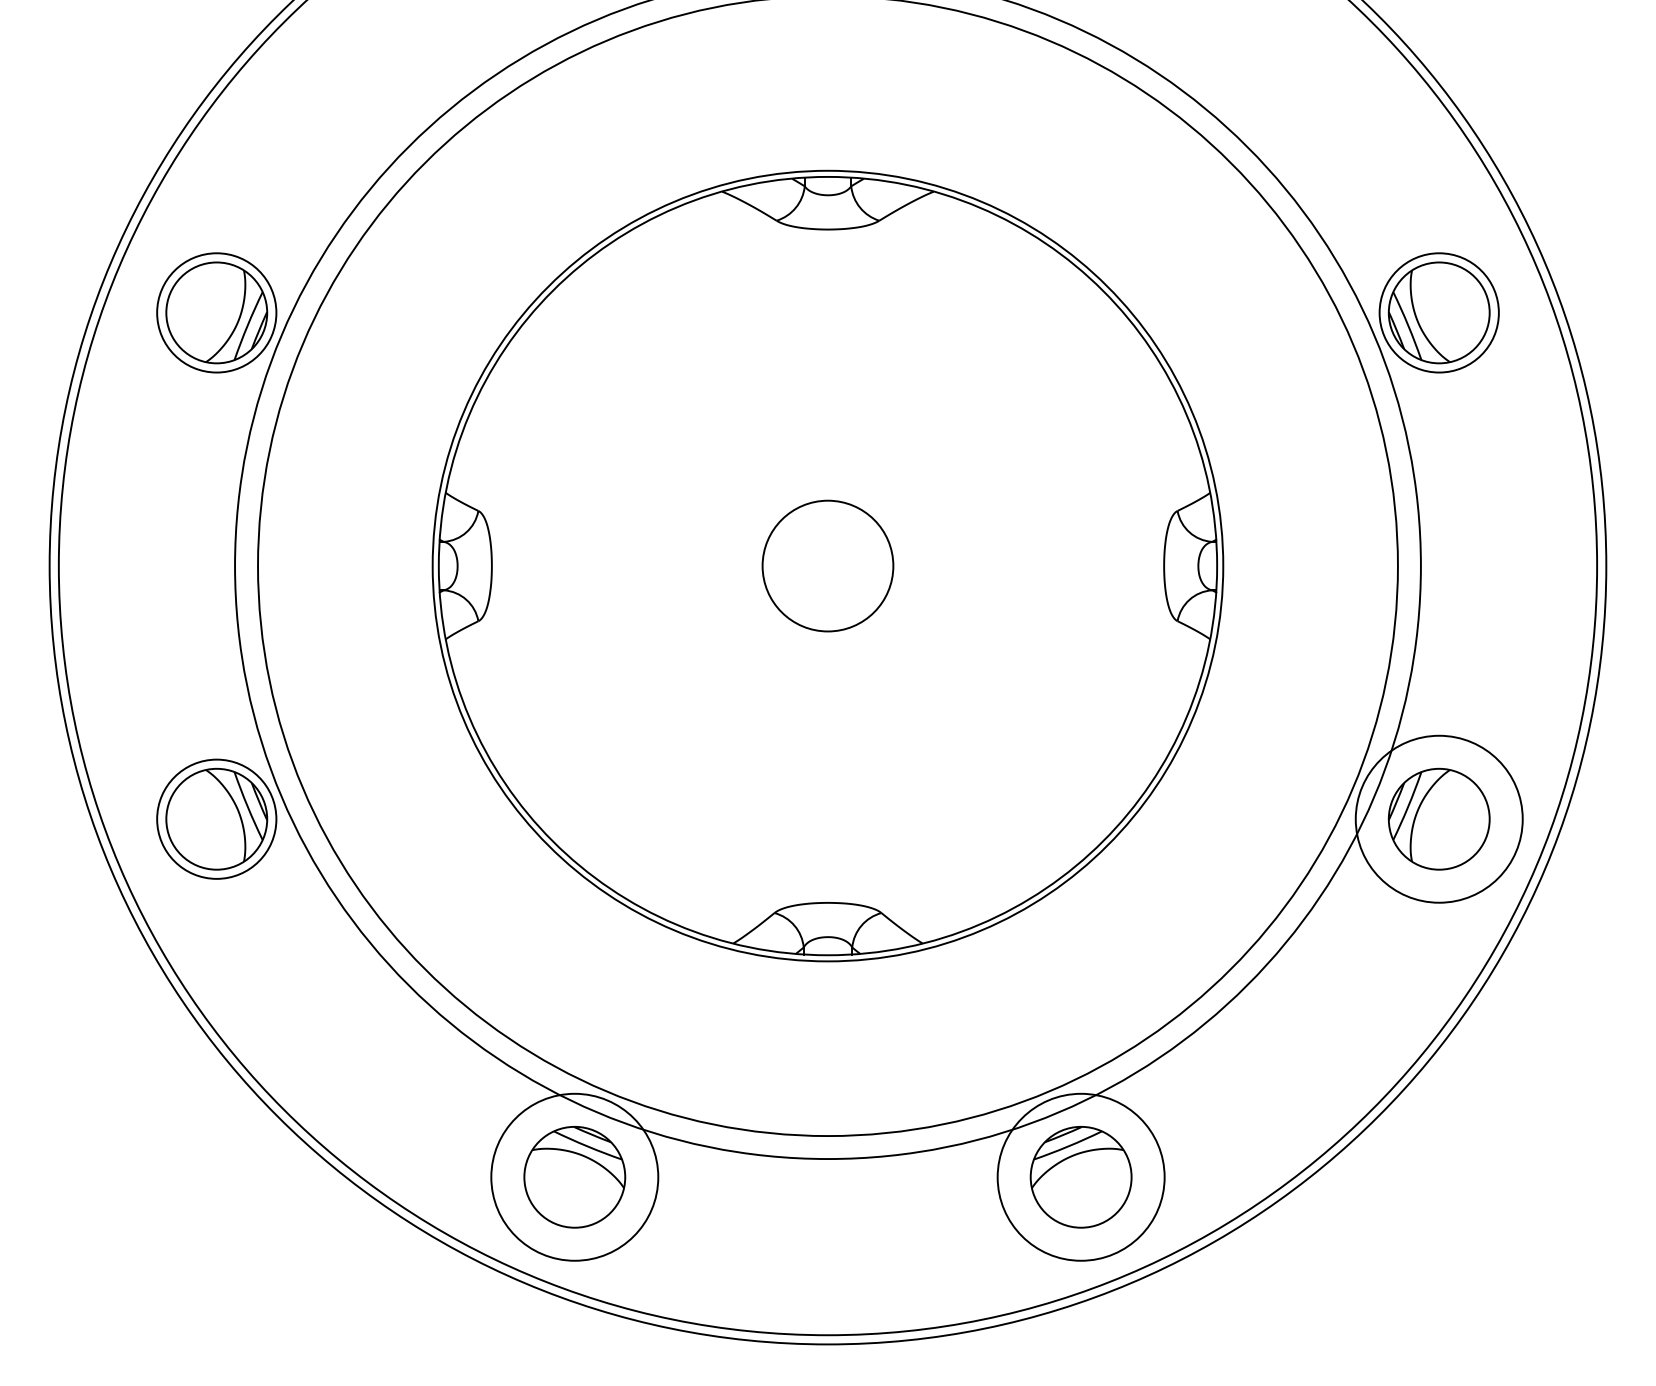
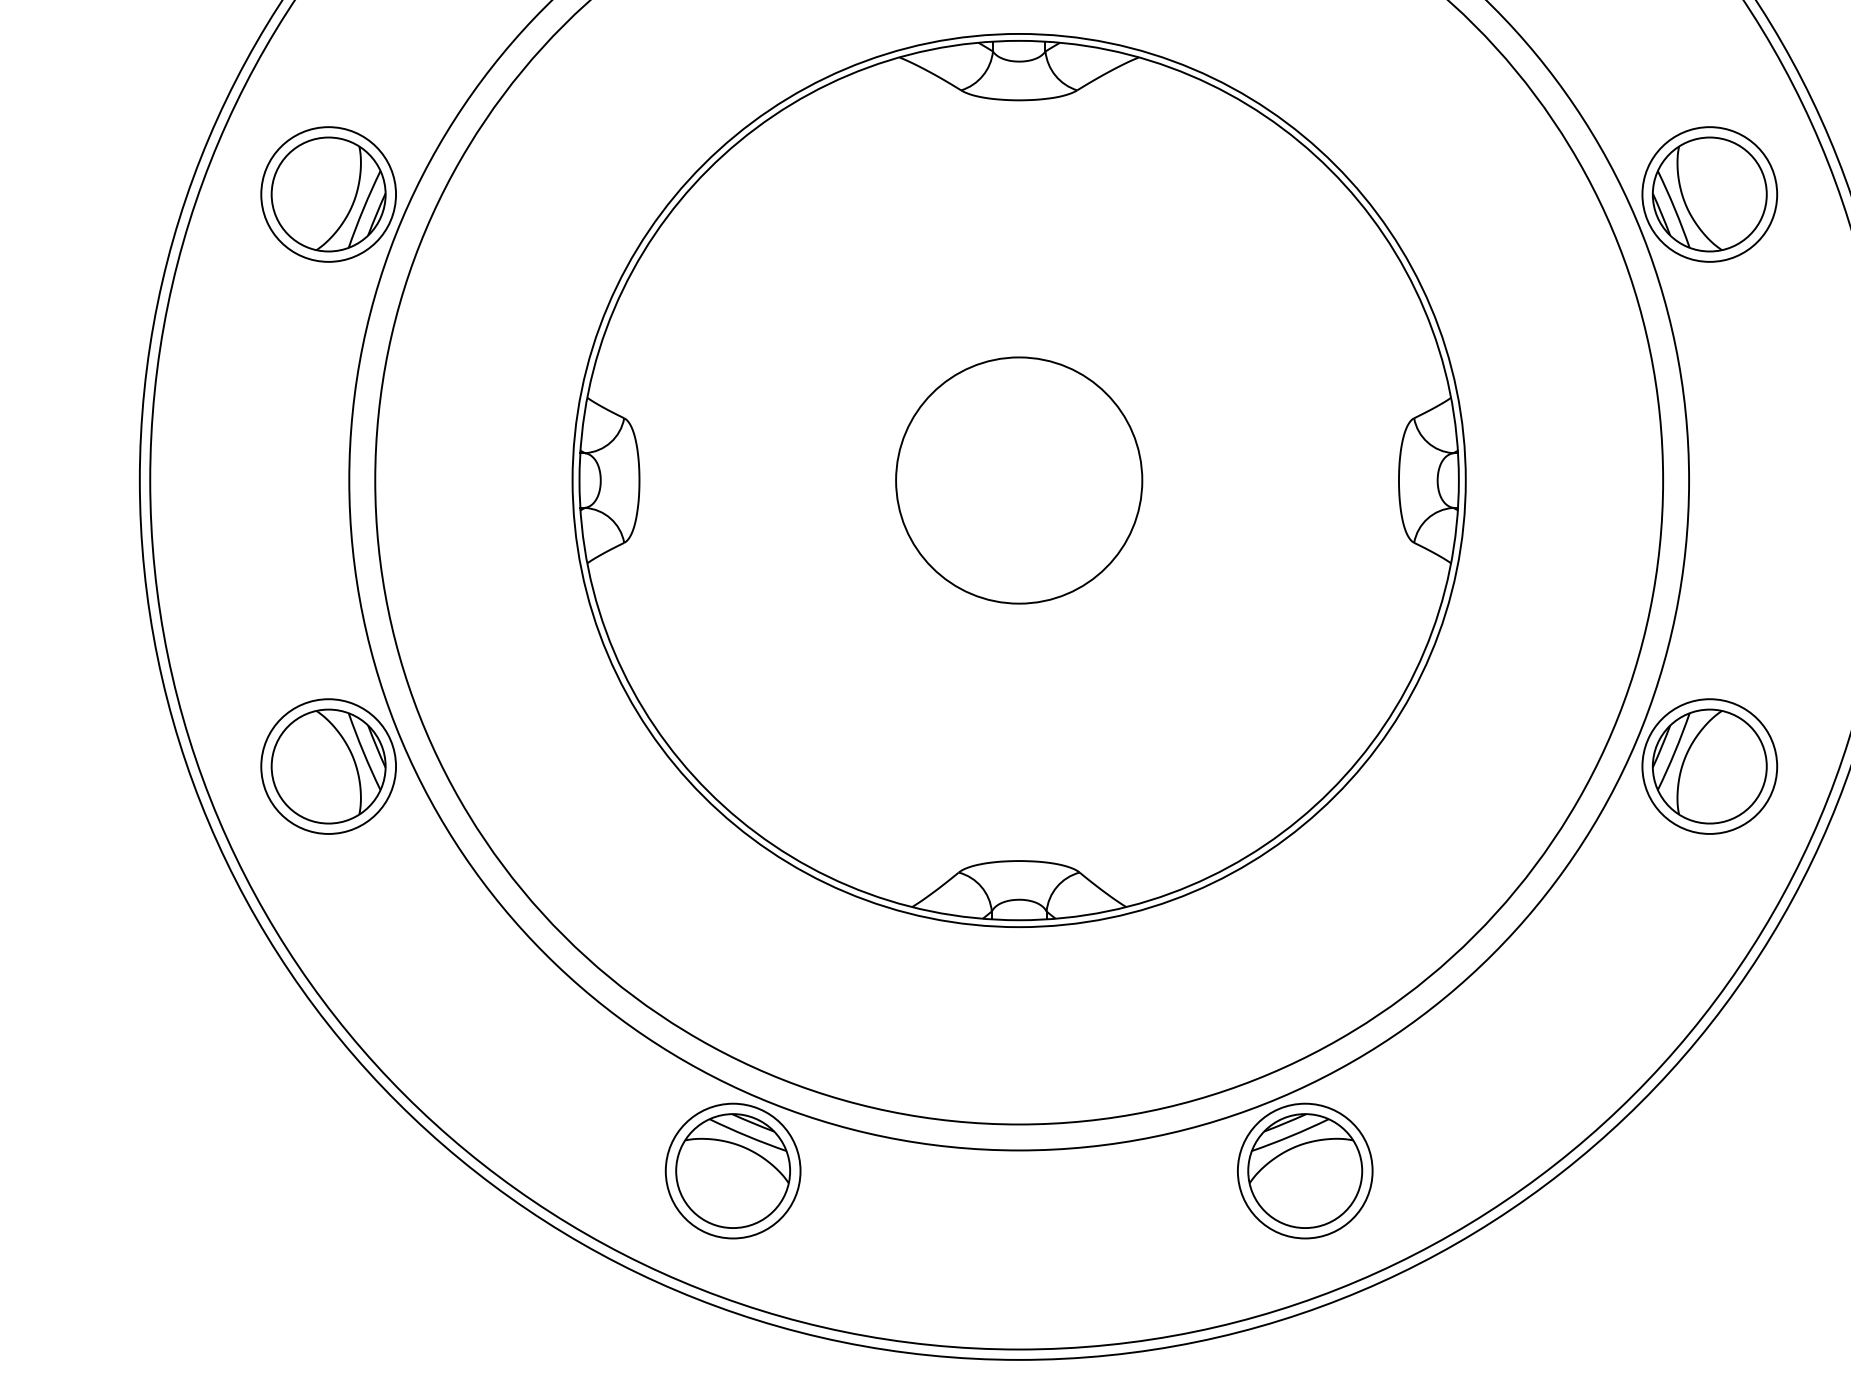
circle: (827, 566) -> (1018, 481), size x1.67
circle: (1438, 818) -> (1708, 765), size x0.71
circle: (574, 1176) -> (732, 1170), size x0.71
circle: (1080, 1176) -> (1304, 1170), size x0.71

